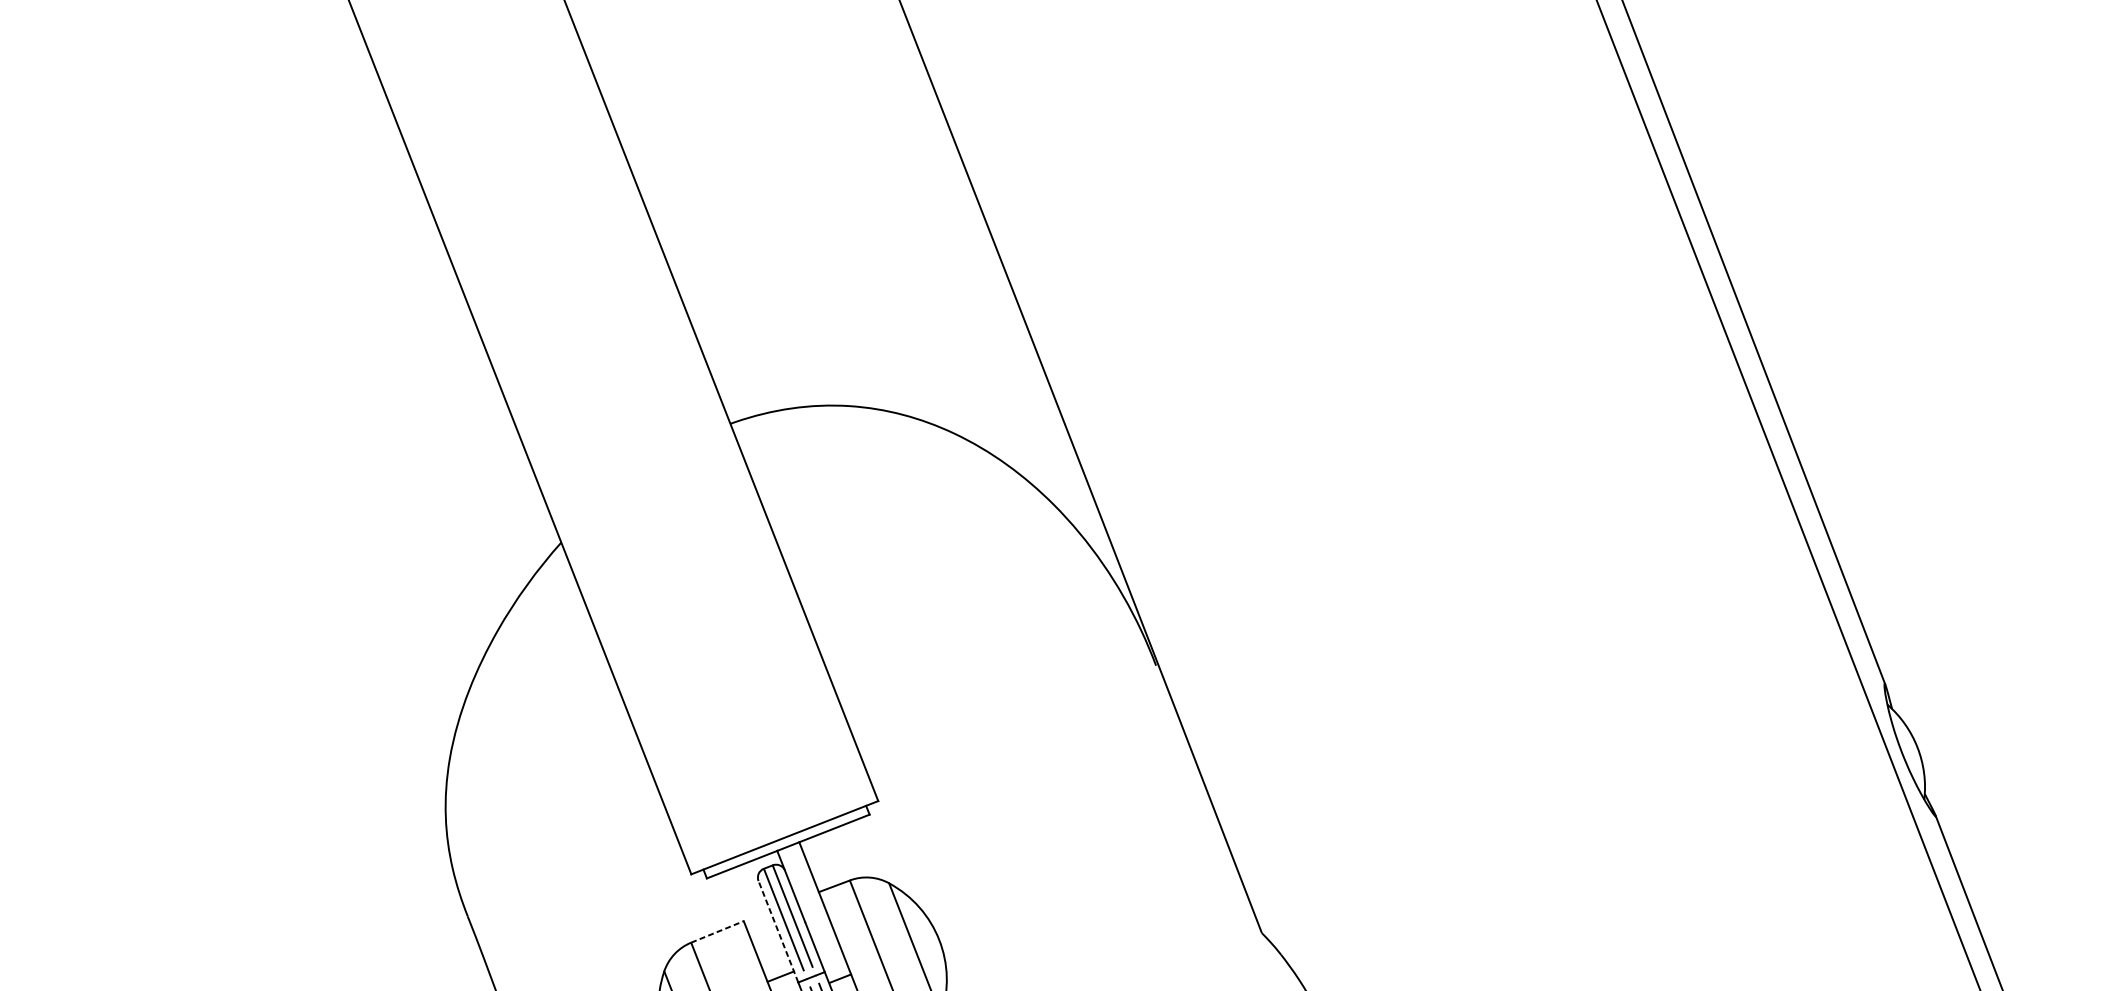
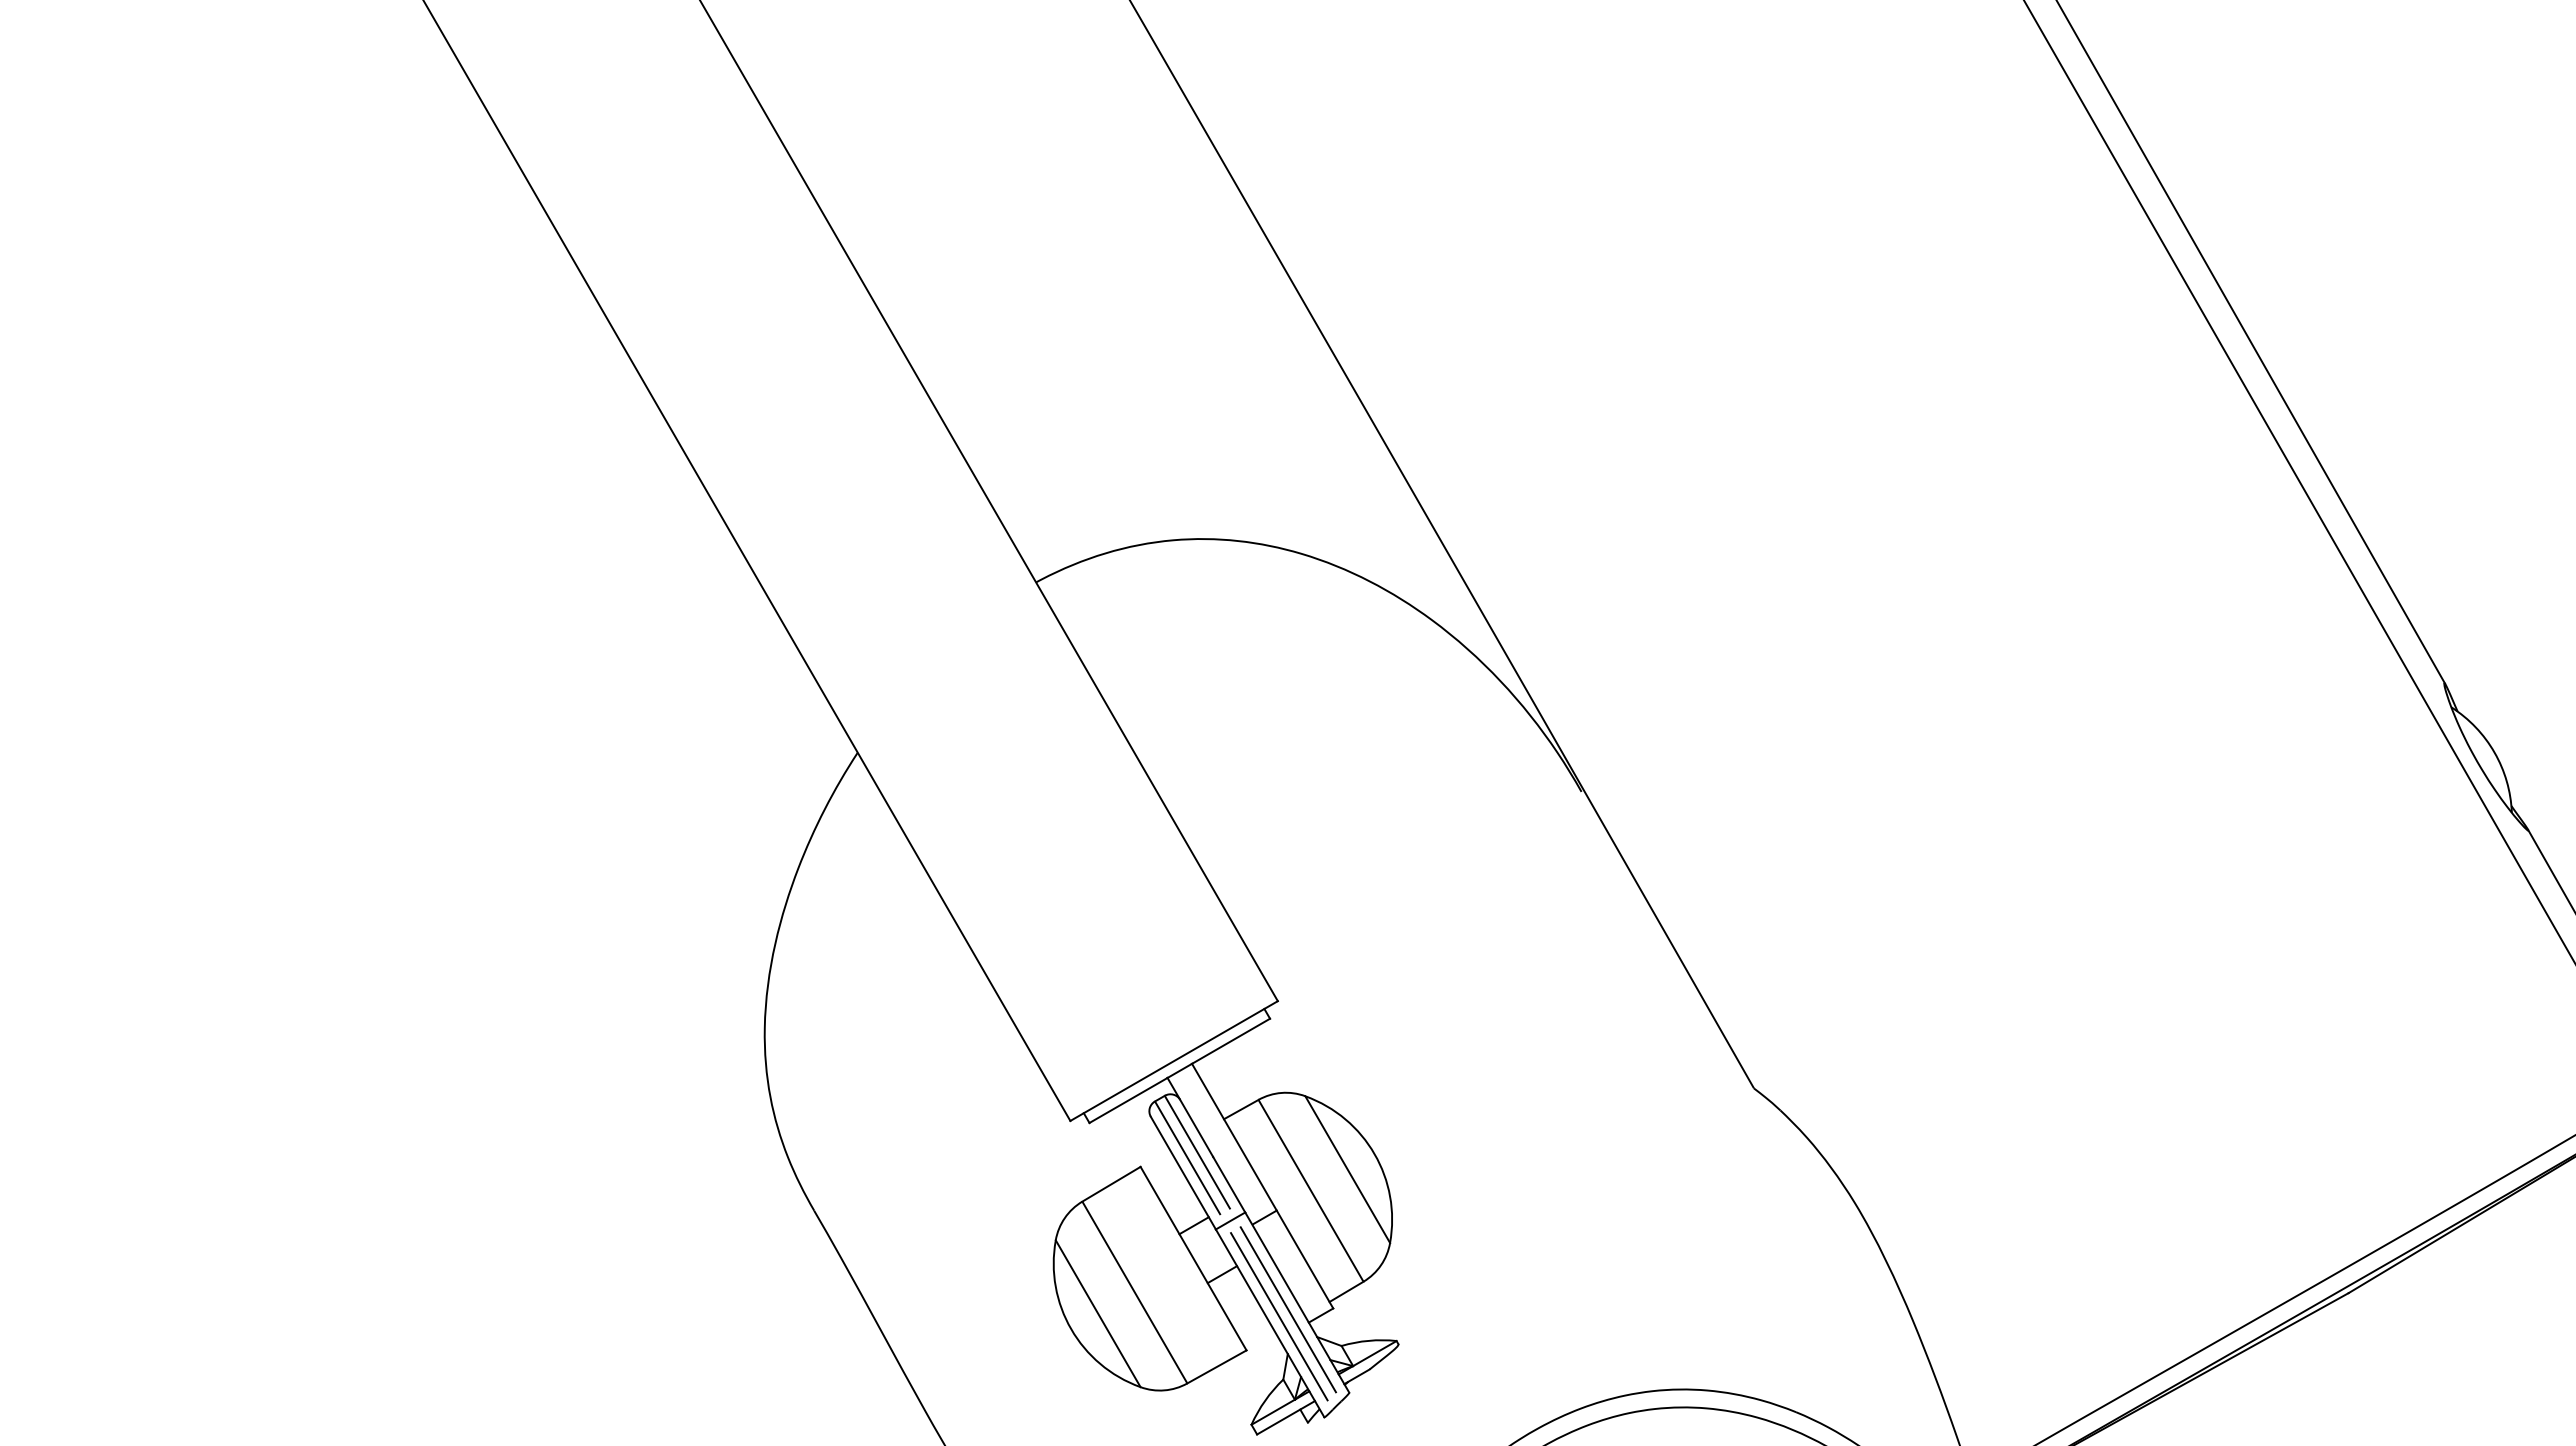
line: (717, 932) -> (1111, 1184), dashed -> solid
line: (778, 932) -> (1183, 1173), dashed -> solid

